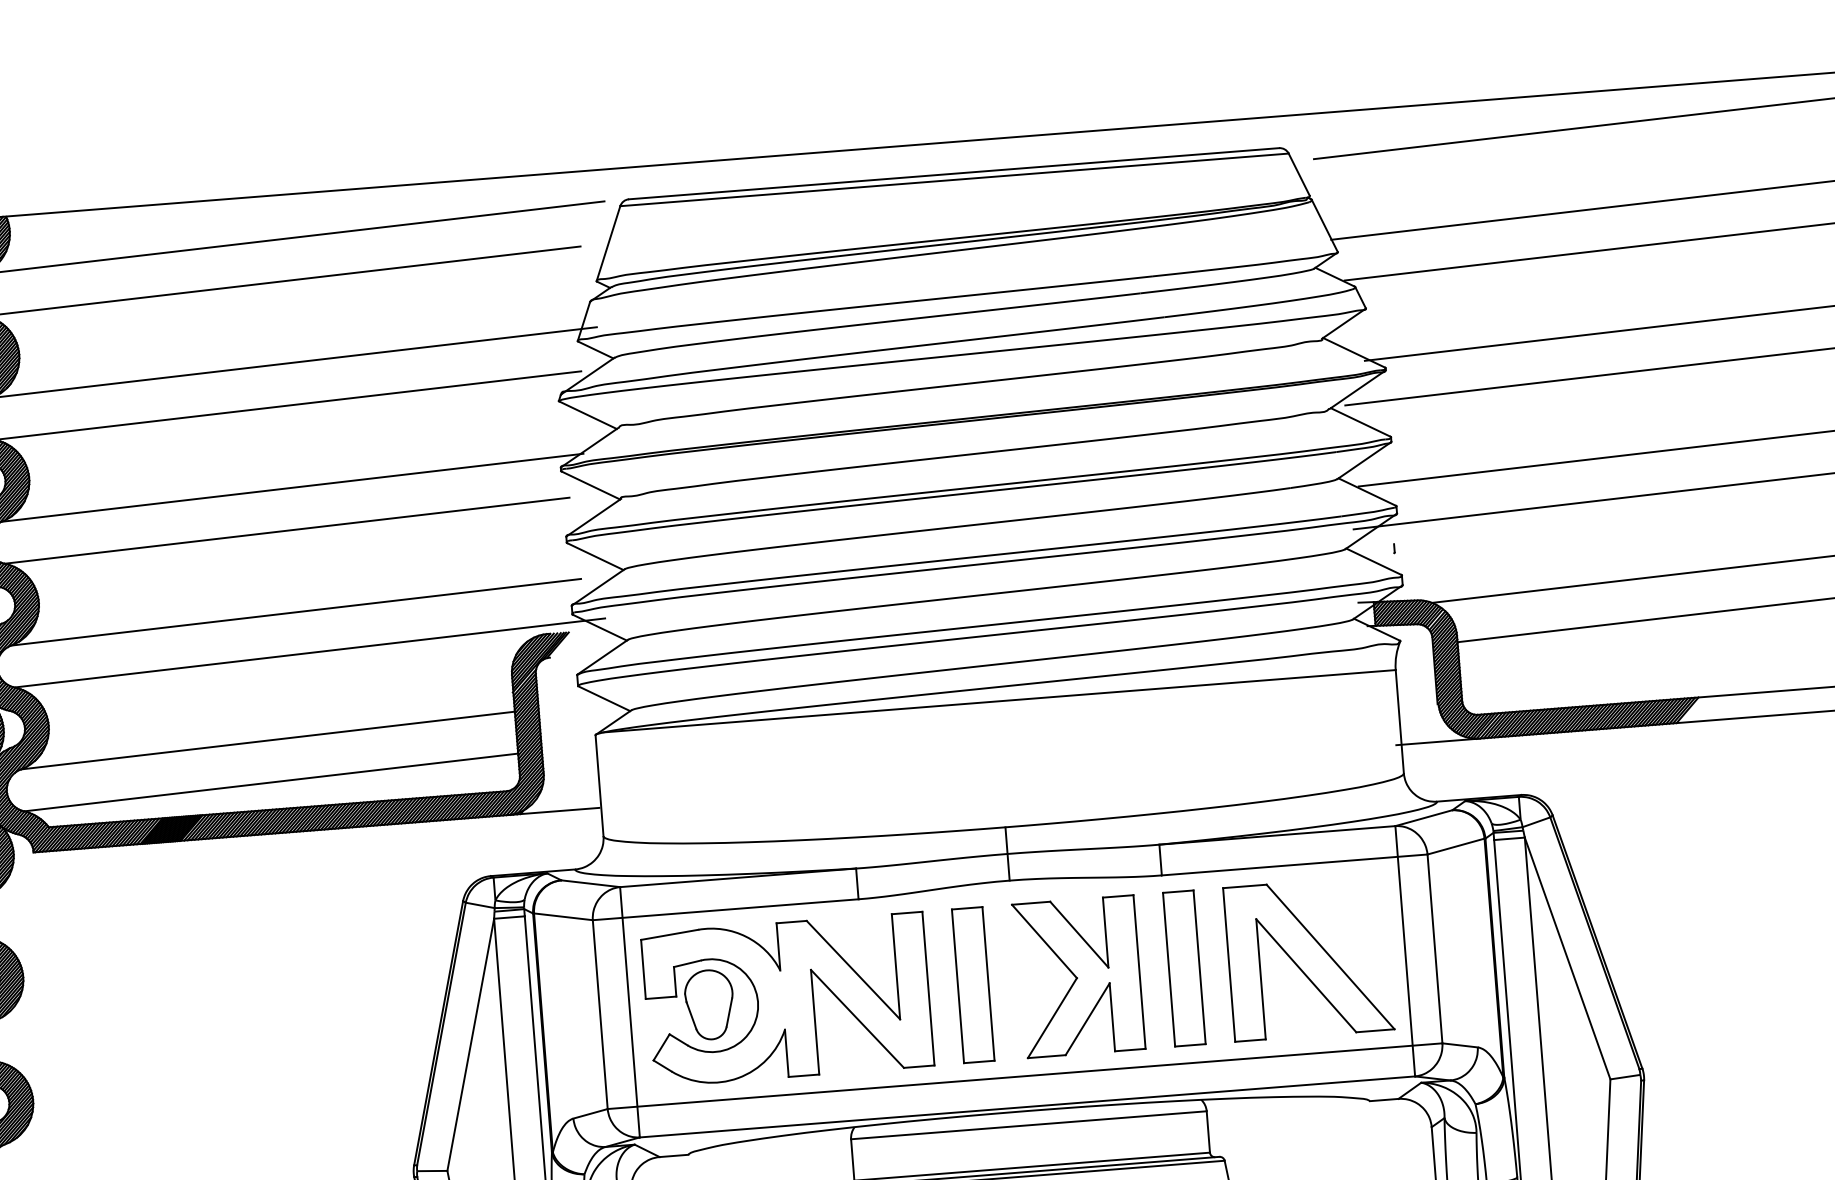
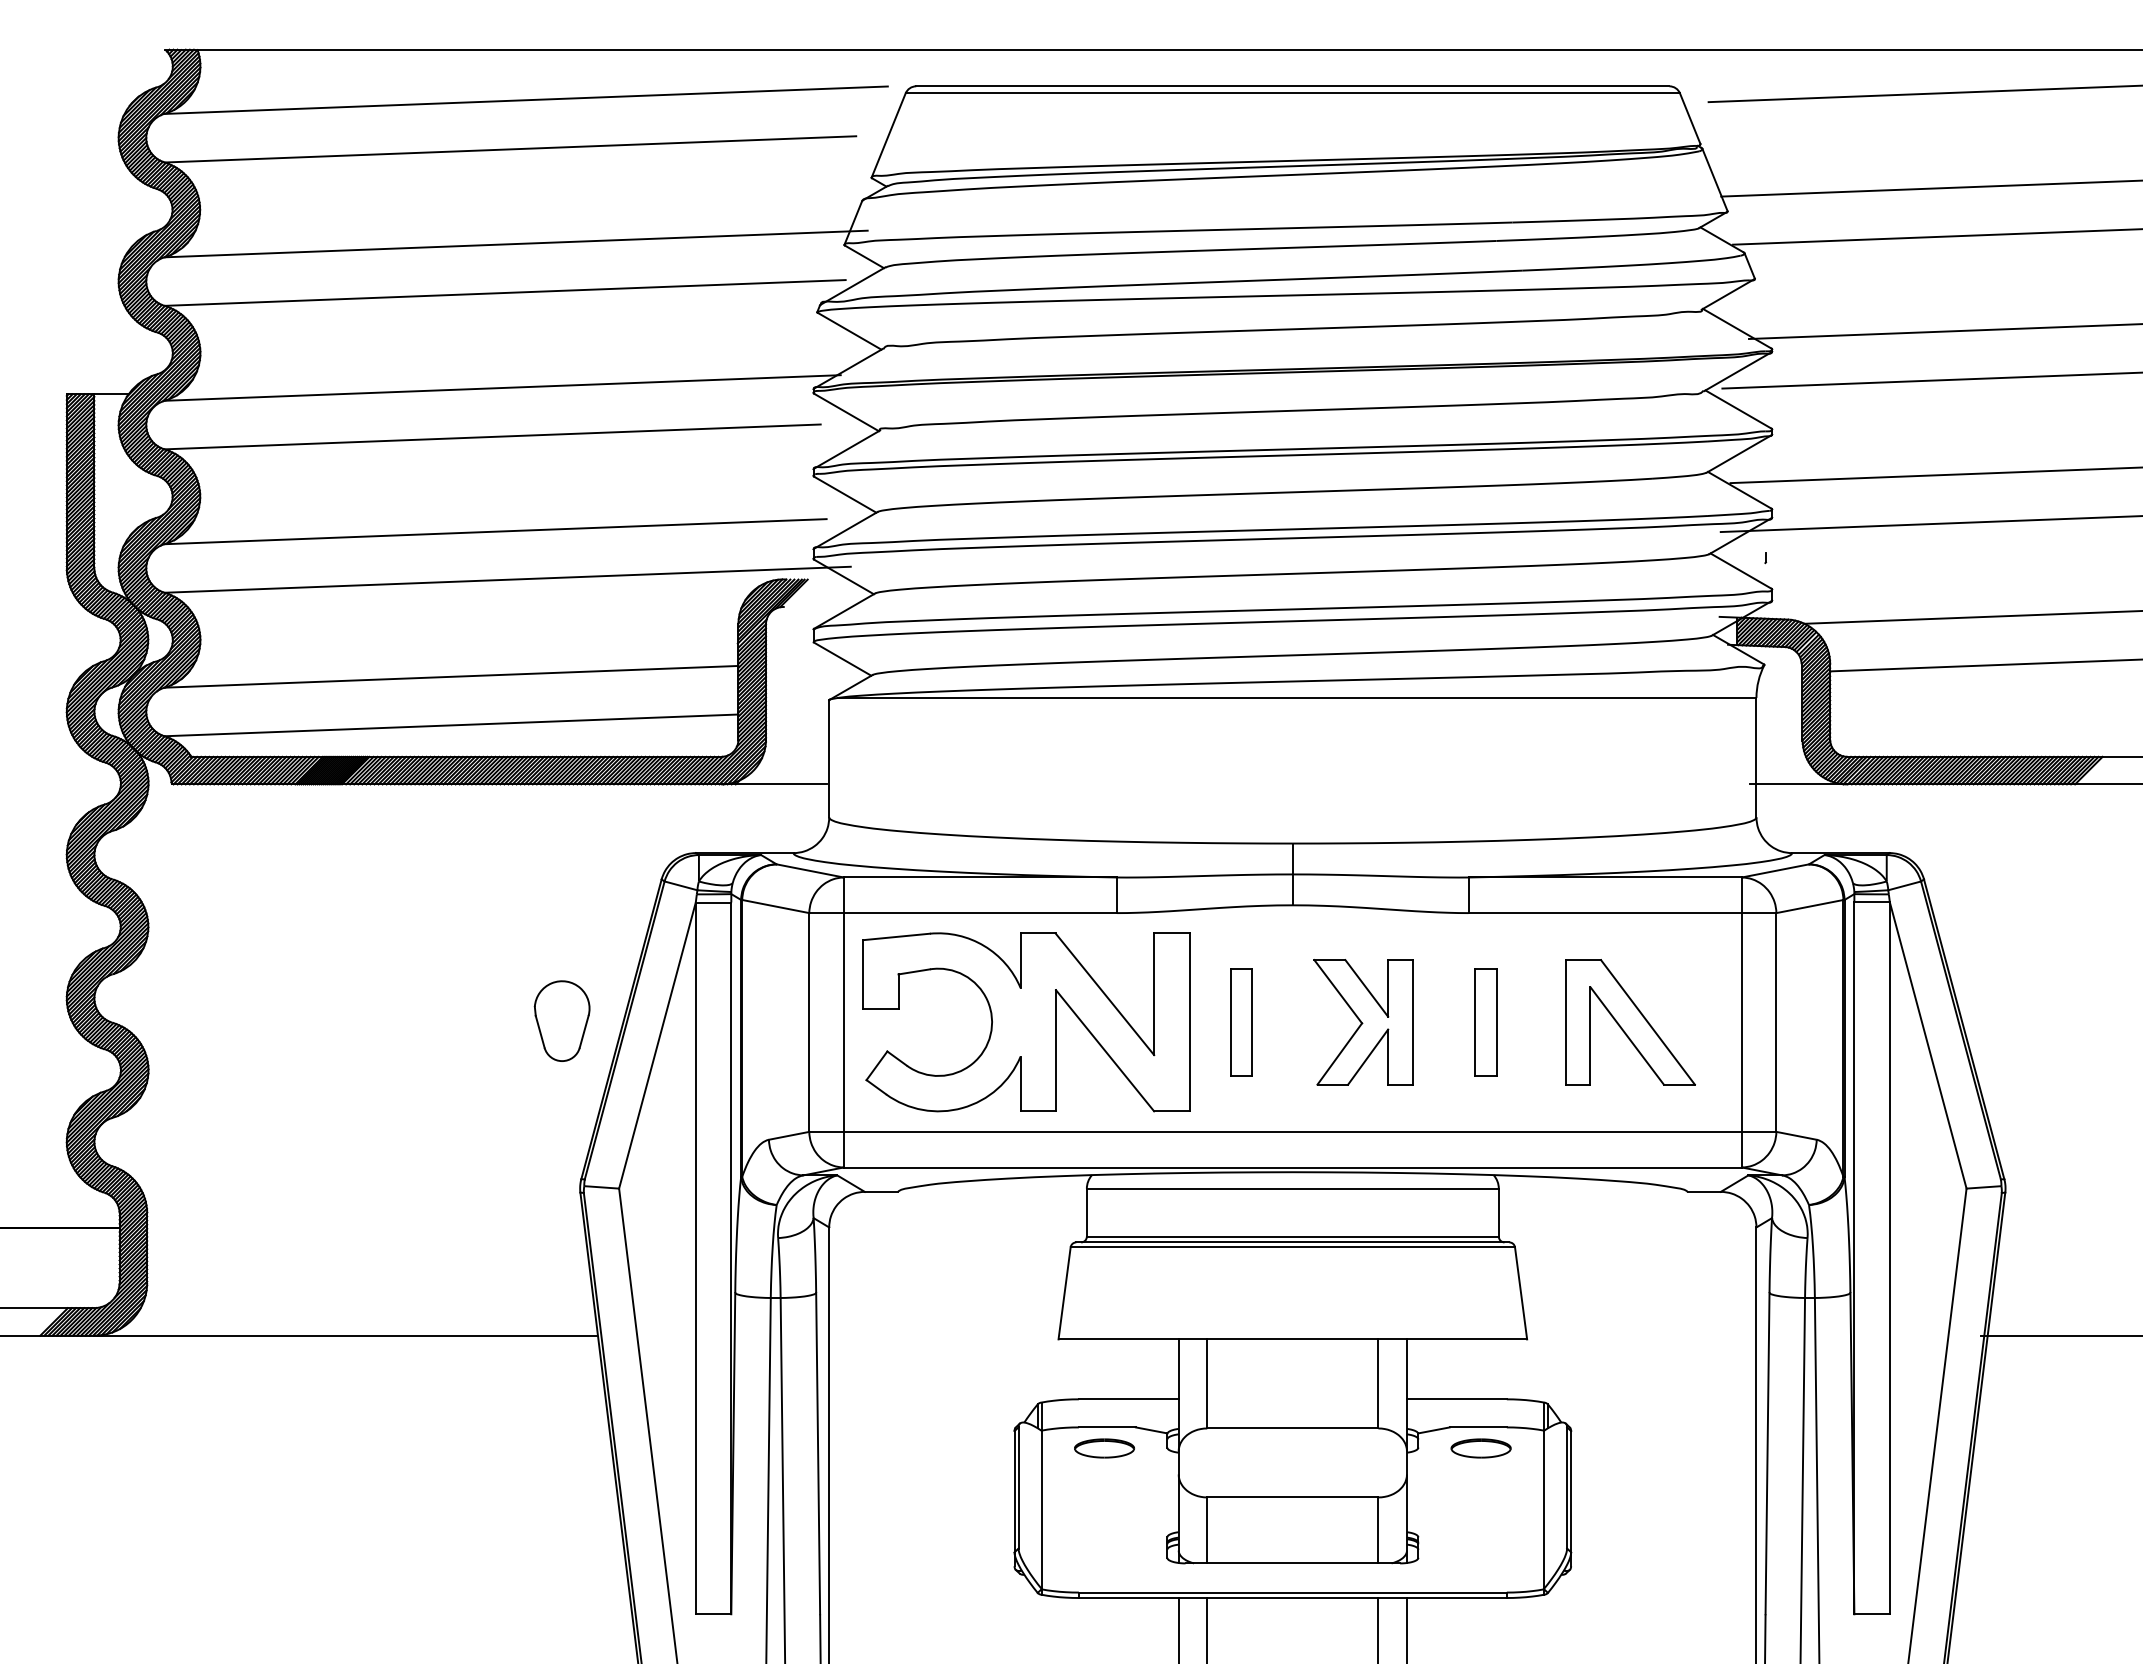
part: (1309, 958) -> (1630, 1022), size x0.7
part: (1183, 967) -> (1485, 1021), size x0.6
part: (1078, 976) -> (1363, 1022), size x0.7
part: (973, 984) -> (1241, 1021), size x0.6
part: (709, 1004) -> (561, 1020), moved

